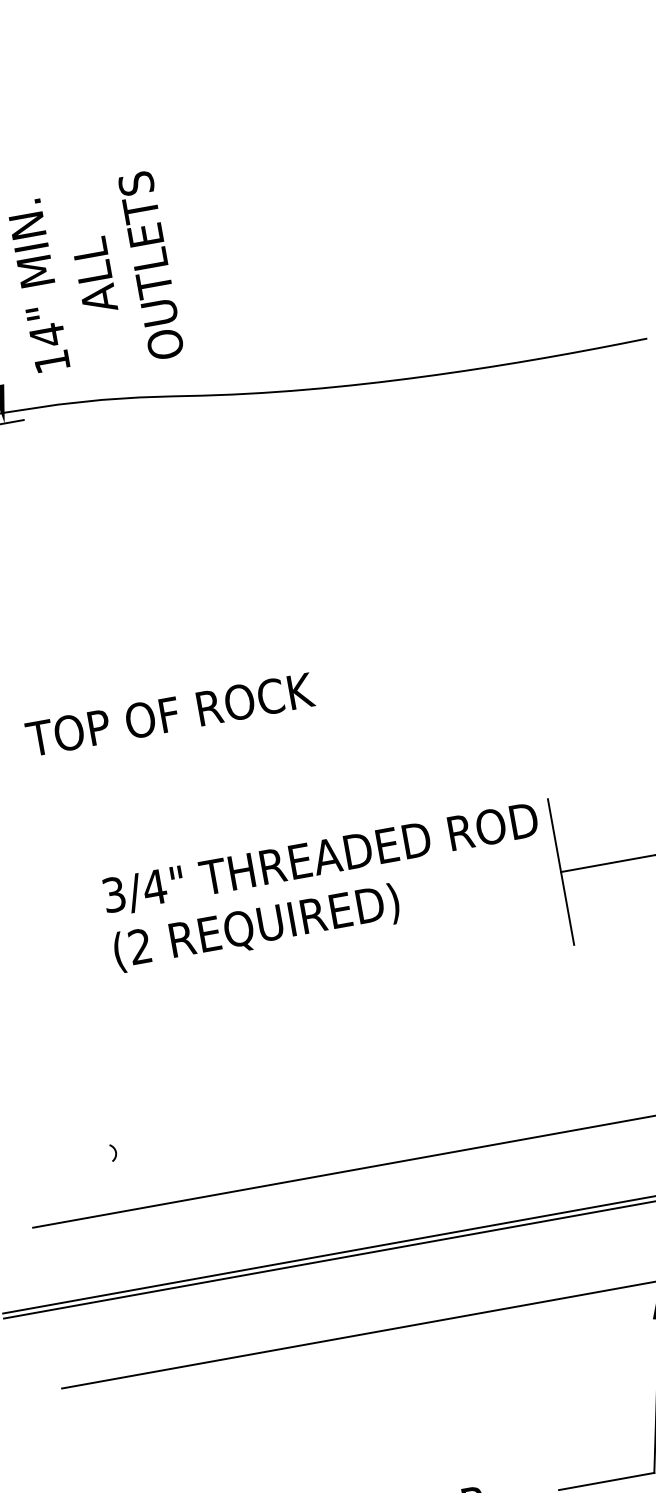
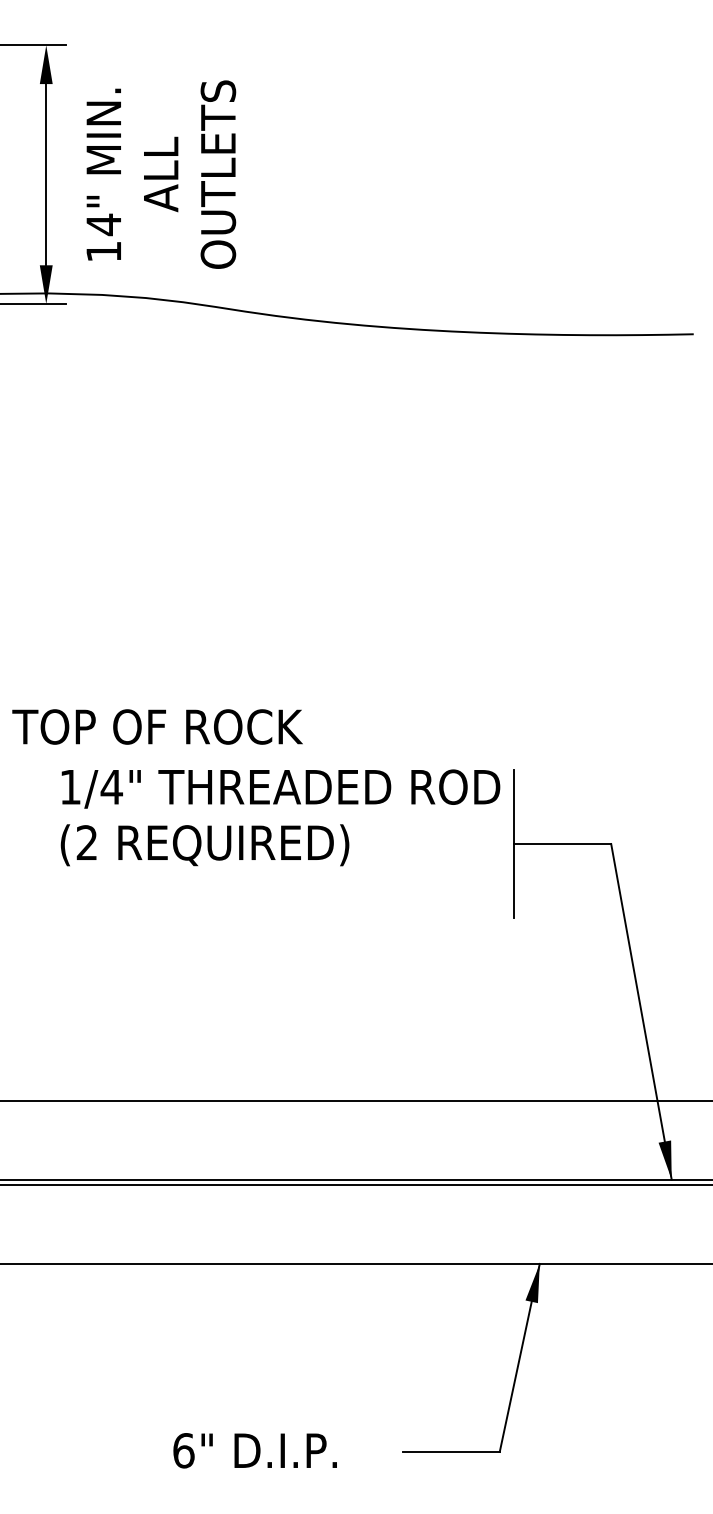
text: (170, 714) -> (157, 726), moved
text: (113, 894) -> (70, 786), 3/4" -> 1/4"
curve: (114, 1151) -> (25, 1040), removed

